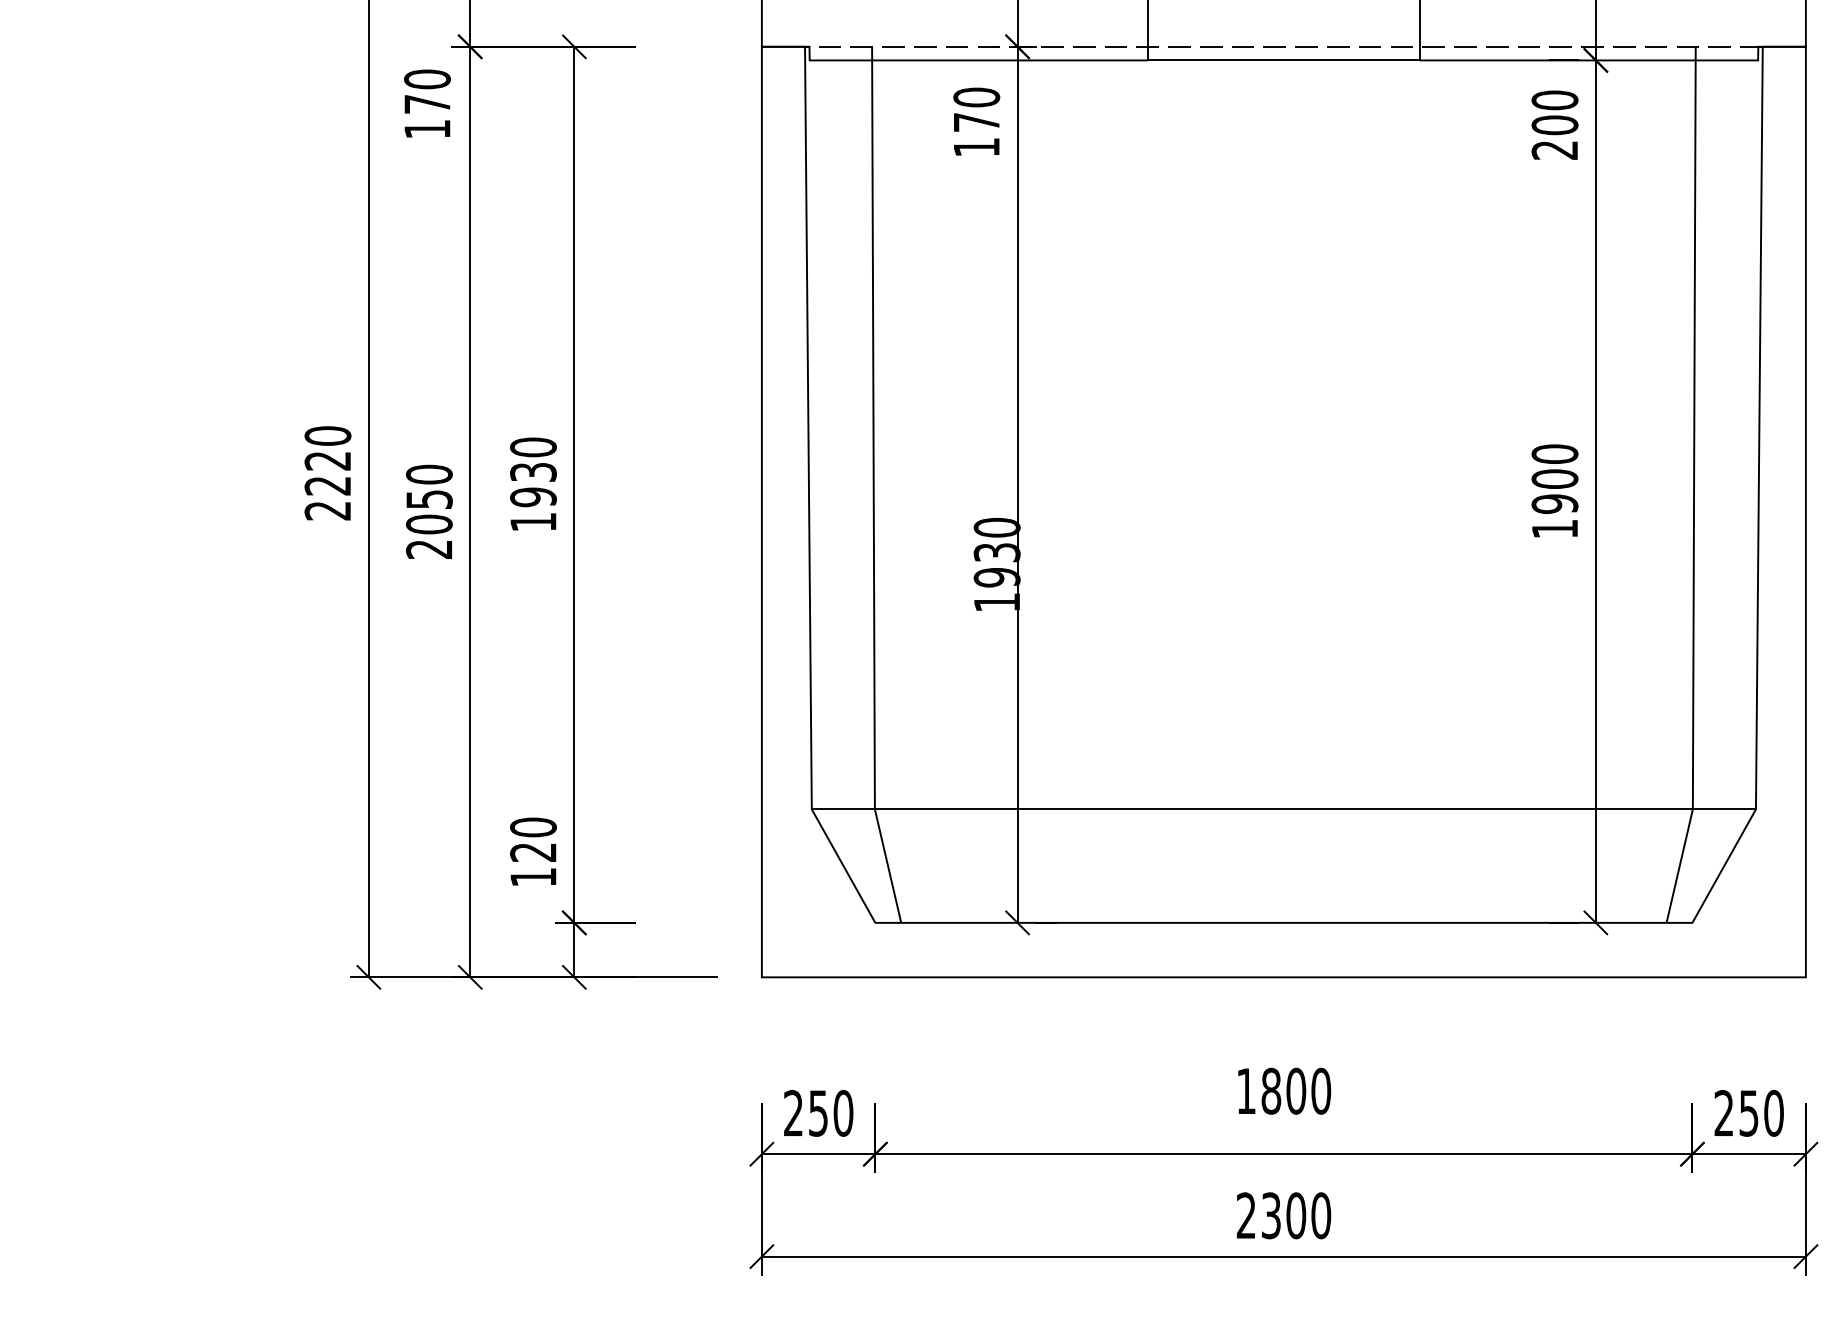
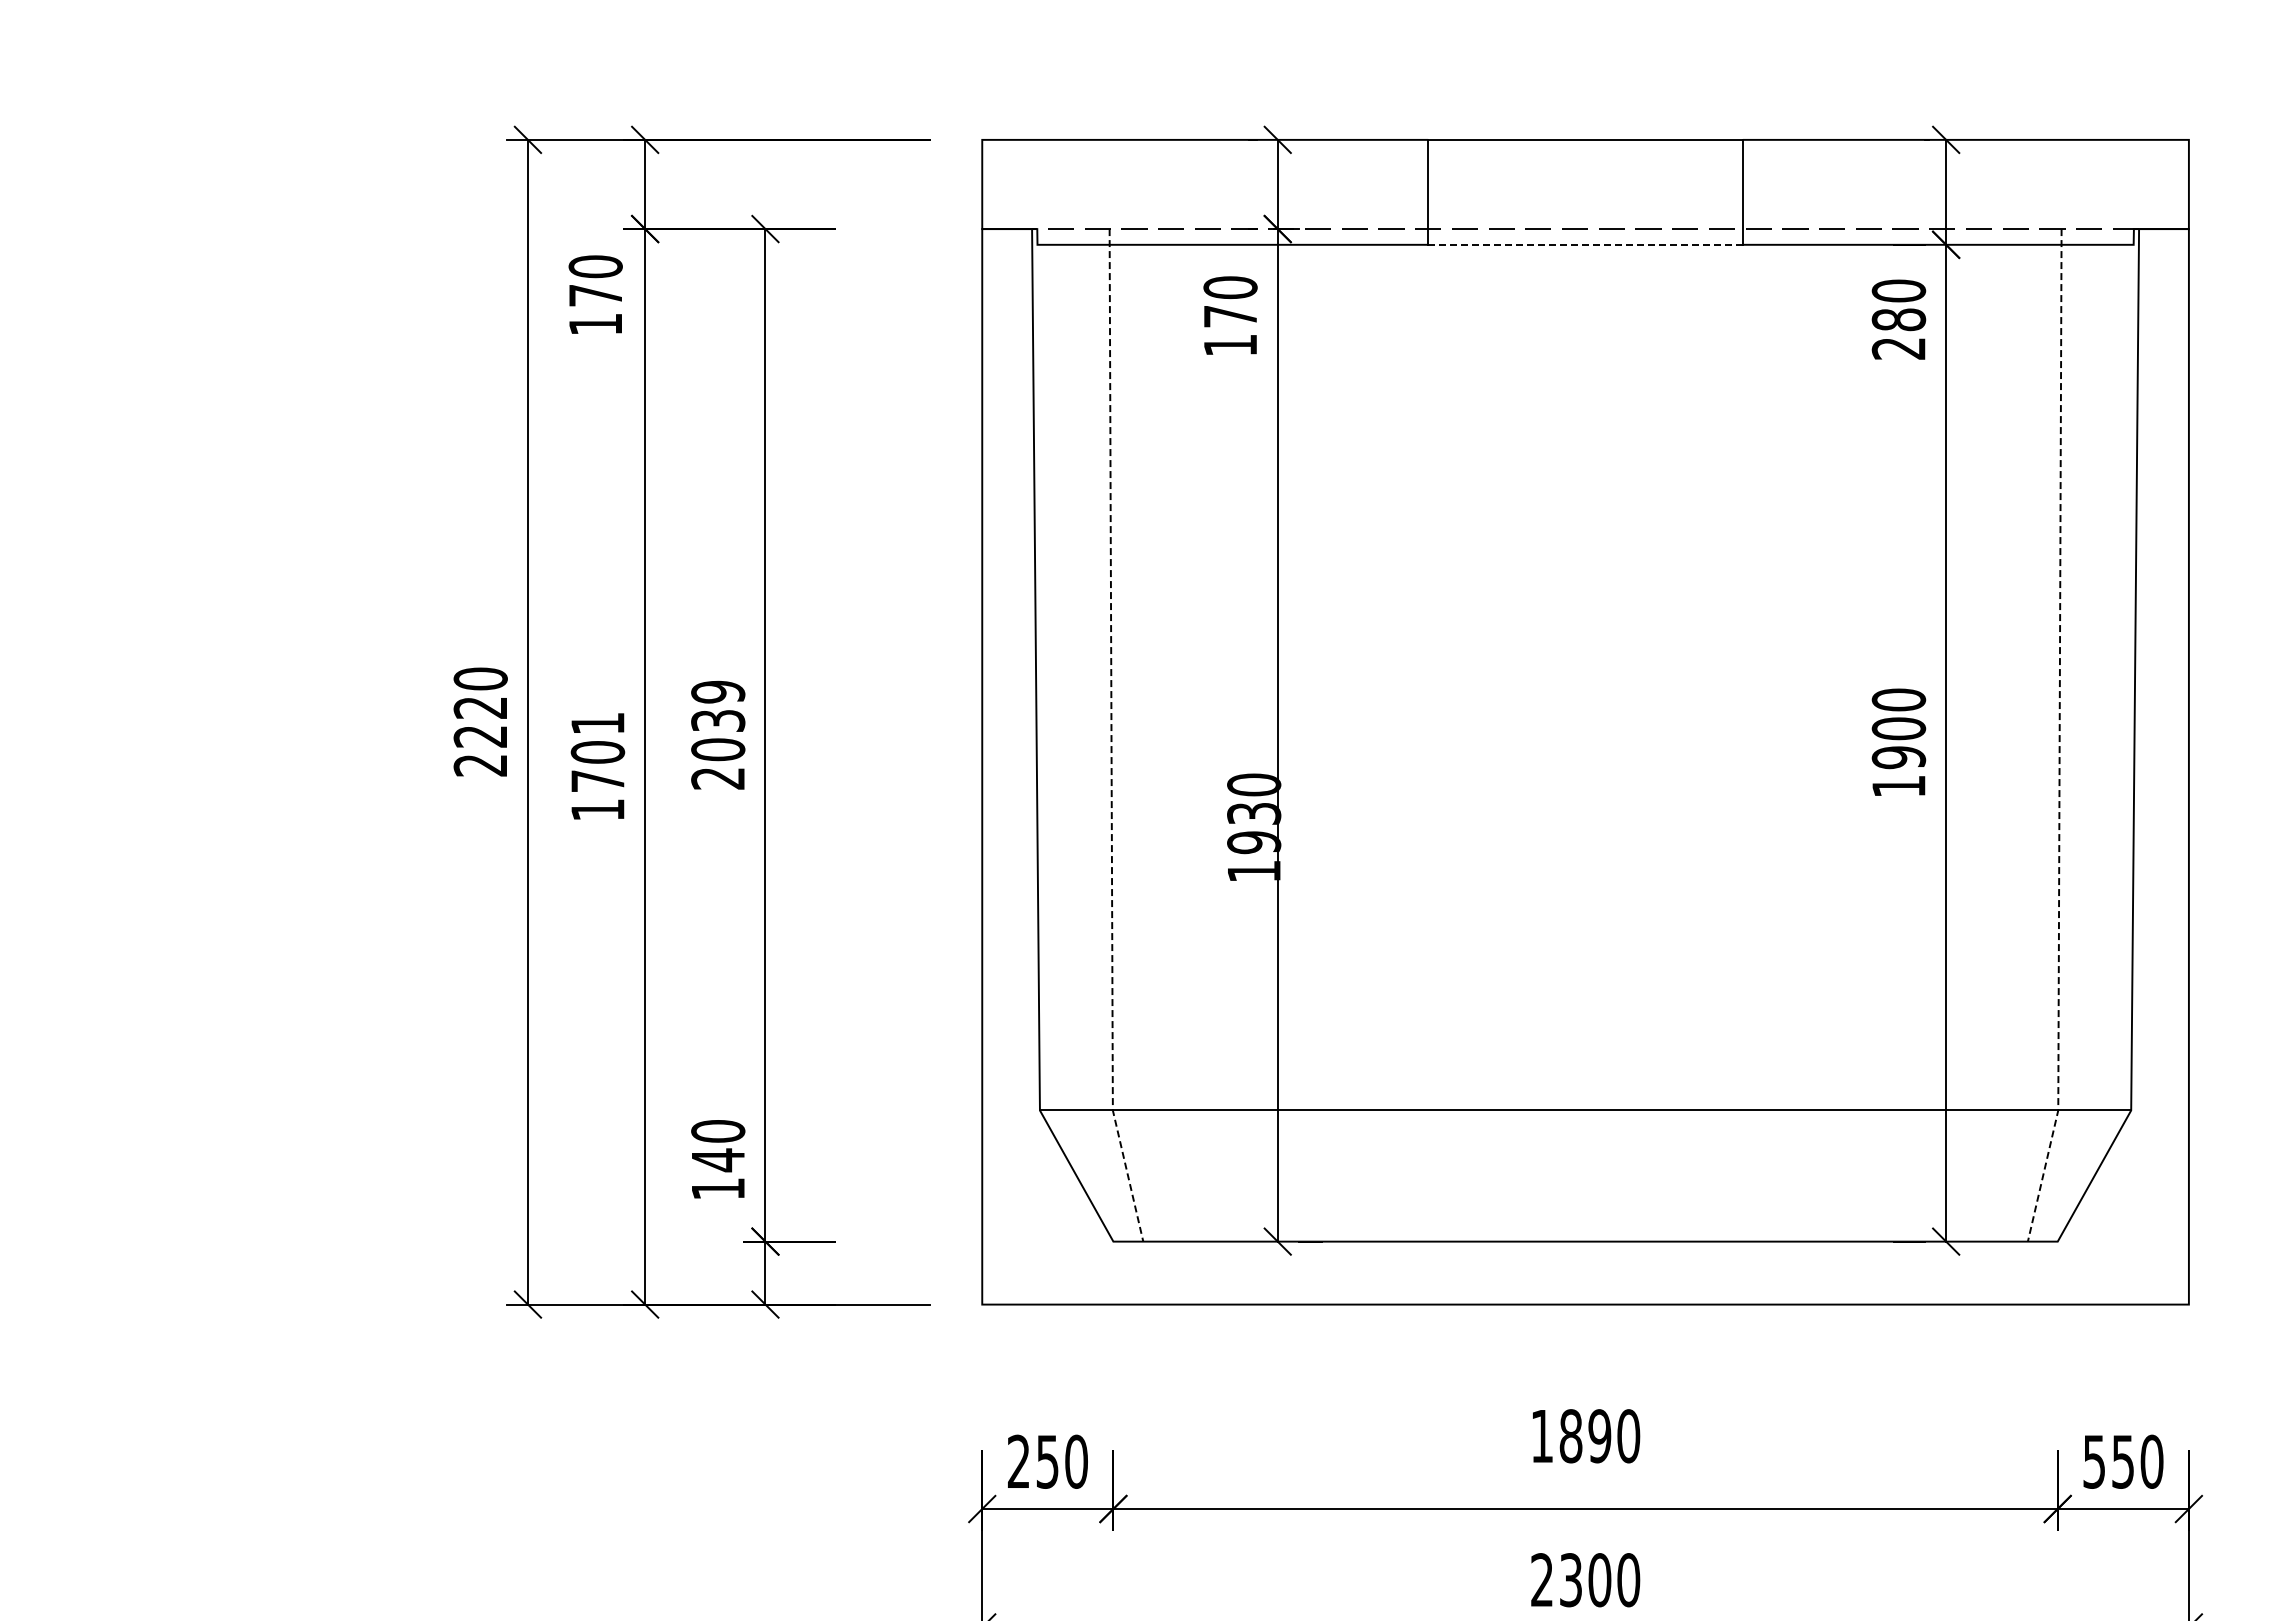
line: (1284, 60) -> (1586, 244), solid -> dashed
text: (1554, 125) -> (1898, 319), 200 -> 280
text: (533, 484) -> (718, 734), 1930 -> 2039
line: (873, 486) -> (1111, 737), solid -> dashed
line: (1693, 486) -> (2059, 737), solid -> dashed
text: (429, 511) -> (597, 766), 2050 -> 1701
text: (532, 852) -> (717, 1160), 120 -> 140
text: (1295, 1091) -> (1599, 1436), 1800 -> 1890
text: (1723, 1113) -> (2093, 1461), 250 -> 550

